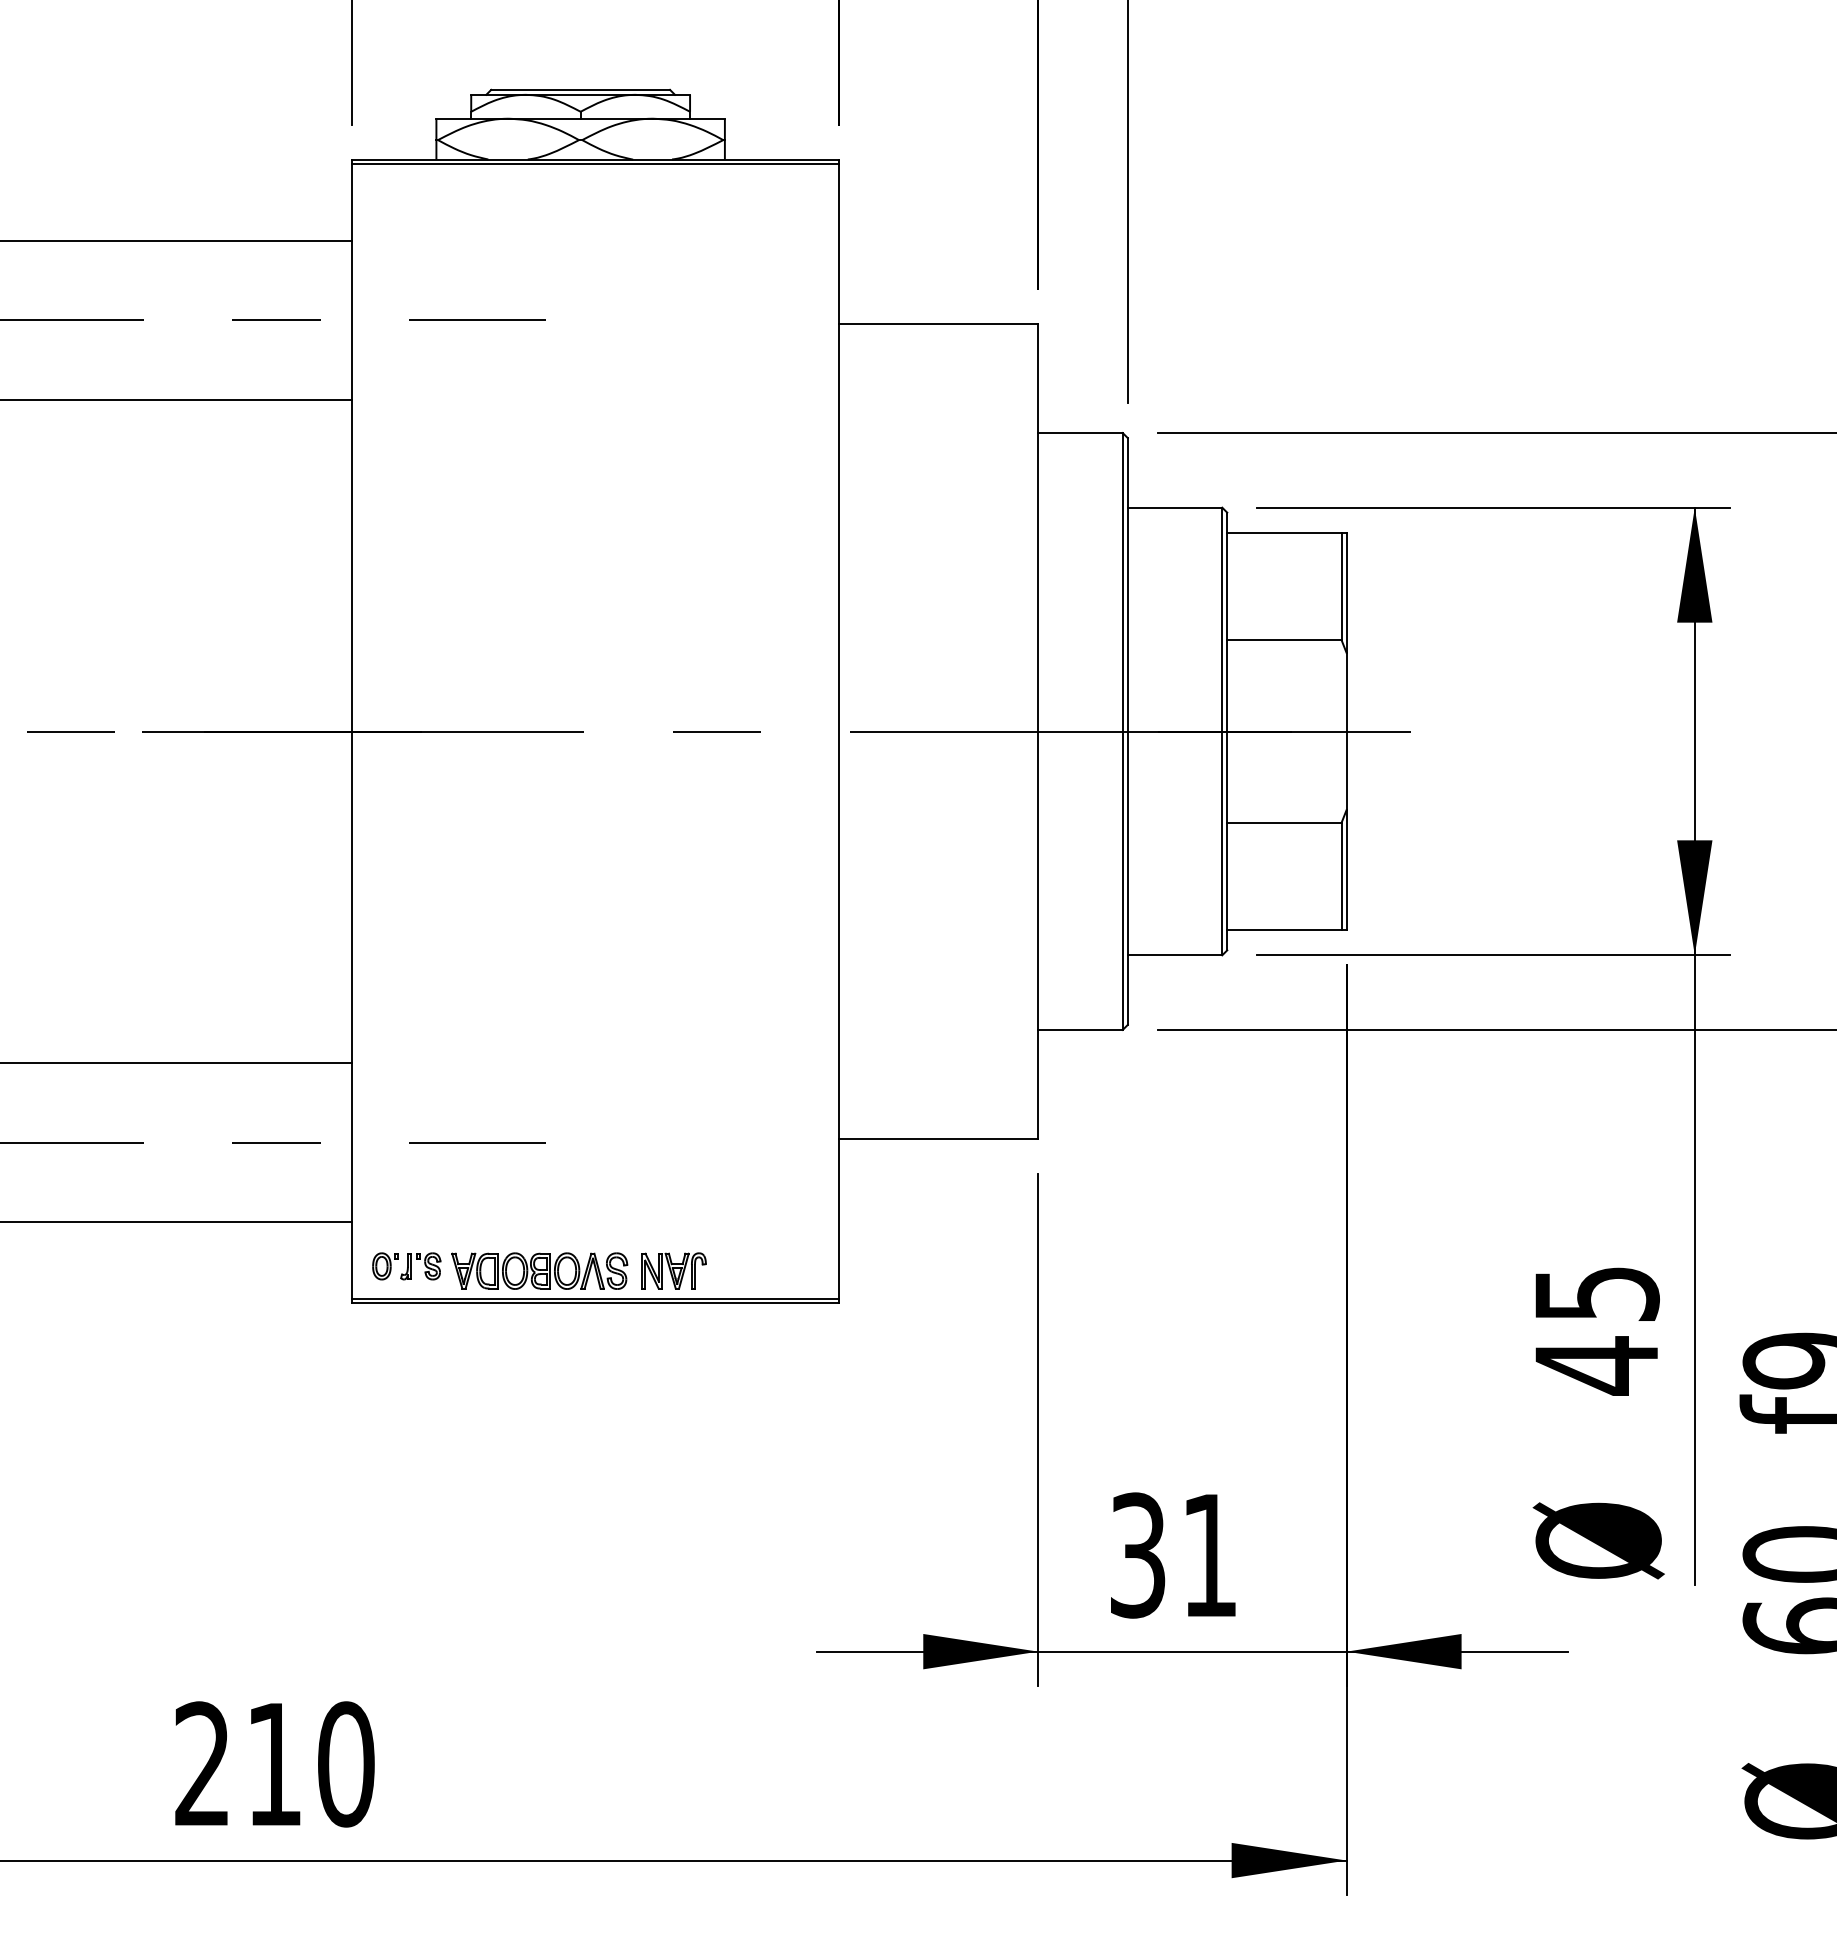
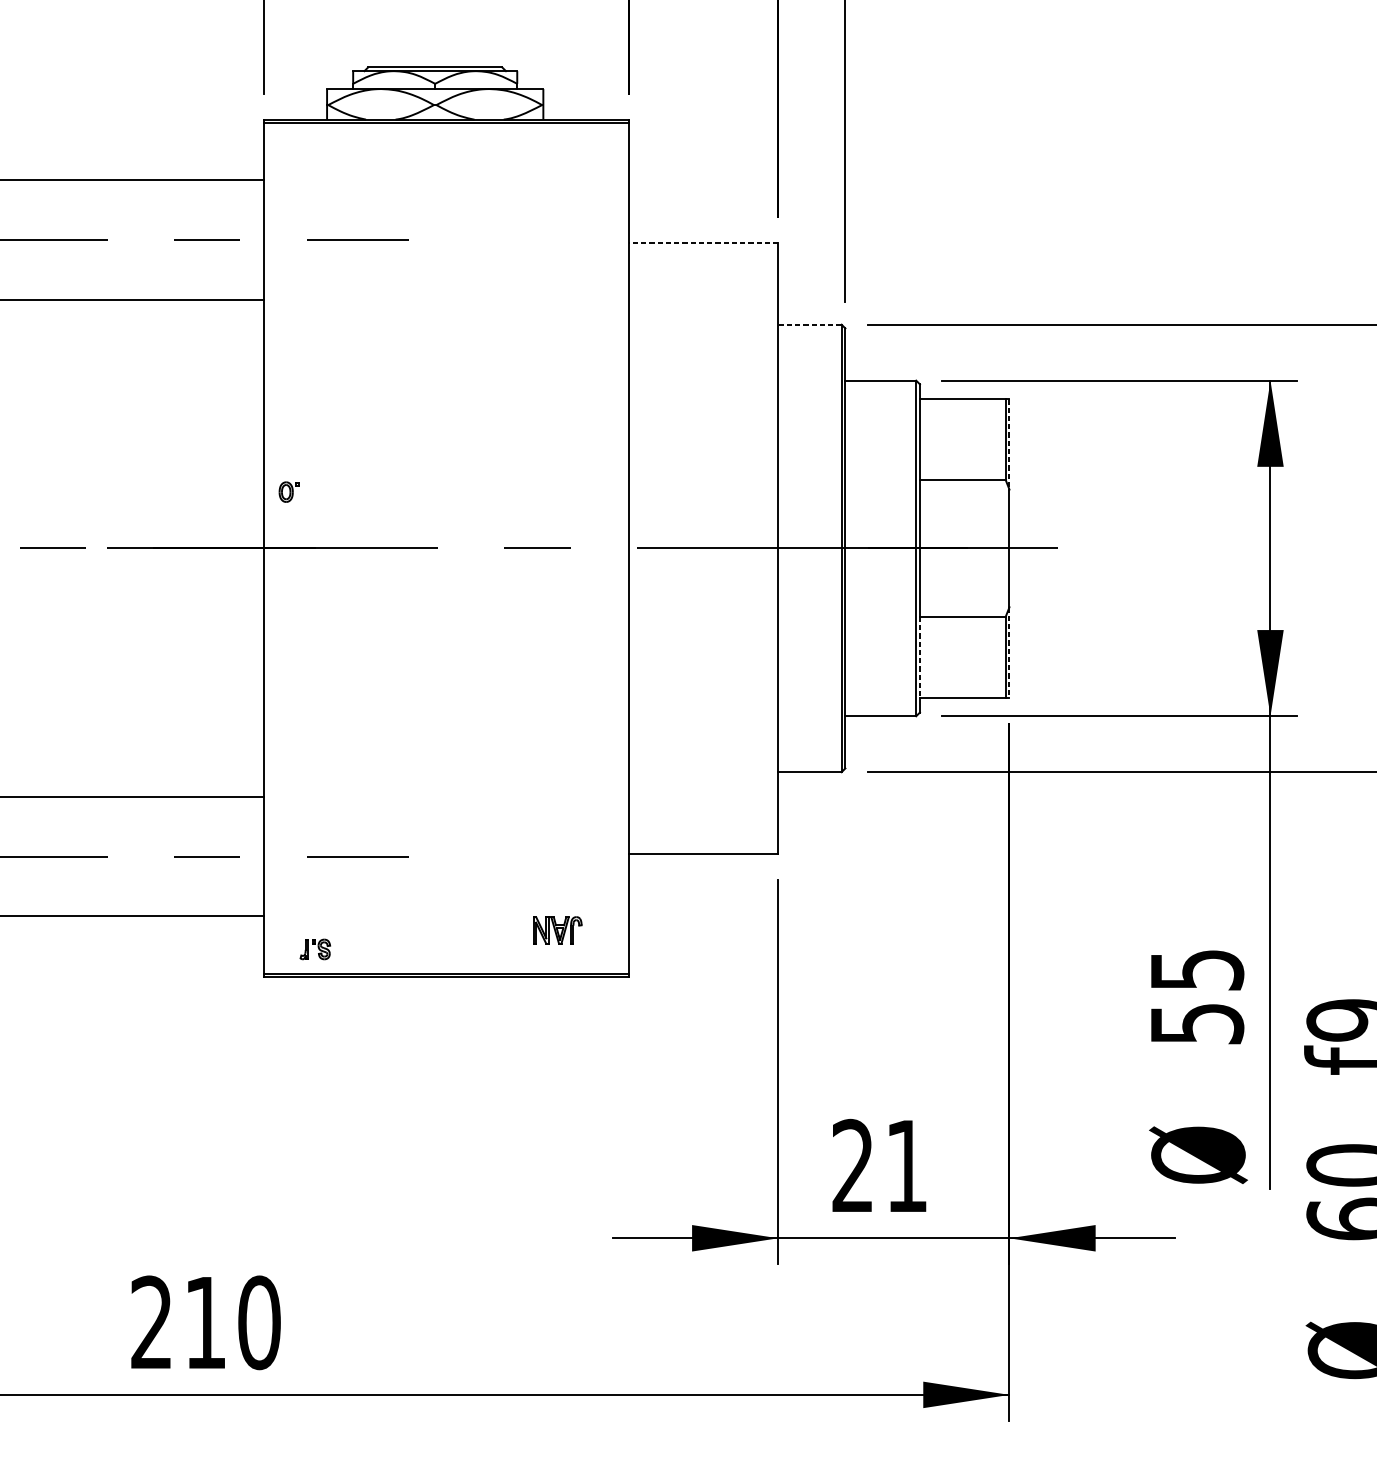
line: (938, 323) -> (703, 242), solid -> dashed
line: (1080, 433) -> (809, 325), solid -> dashed
line: (1346, 593) -> (1009, 444), solid -> dashed
line: (1346, 870) -> (1009, 652), solid -> dashed
line: (1227, 876) -> (920, 657), solid -> dashed
part: (385, 1266) -> (288, 492), moved
part: (539, 1270) -> (404, 952), removed
part: (673, 1270) -> (557, 930), moved
text: (1597, 1365) -> (1197, 1023), 45 -> 55
text: (1137, 1555) -> (852, 1166), 31 -> 21

